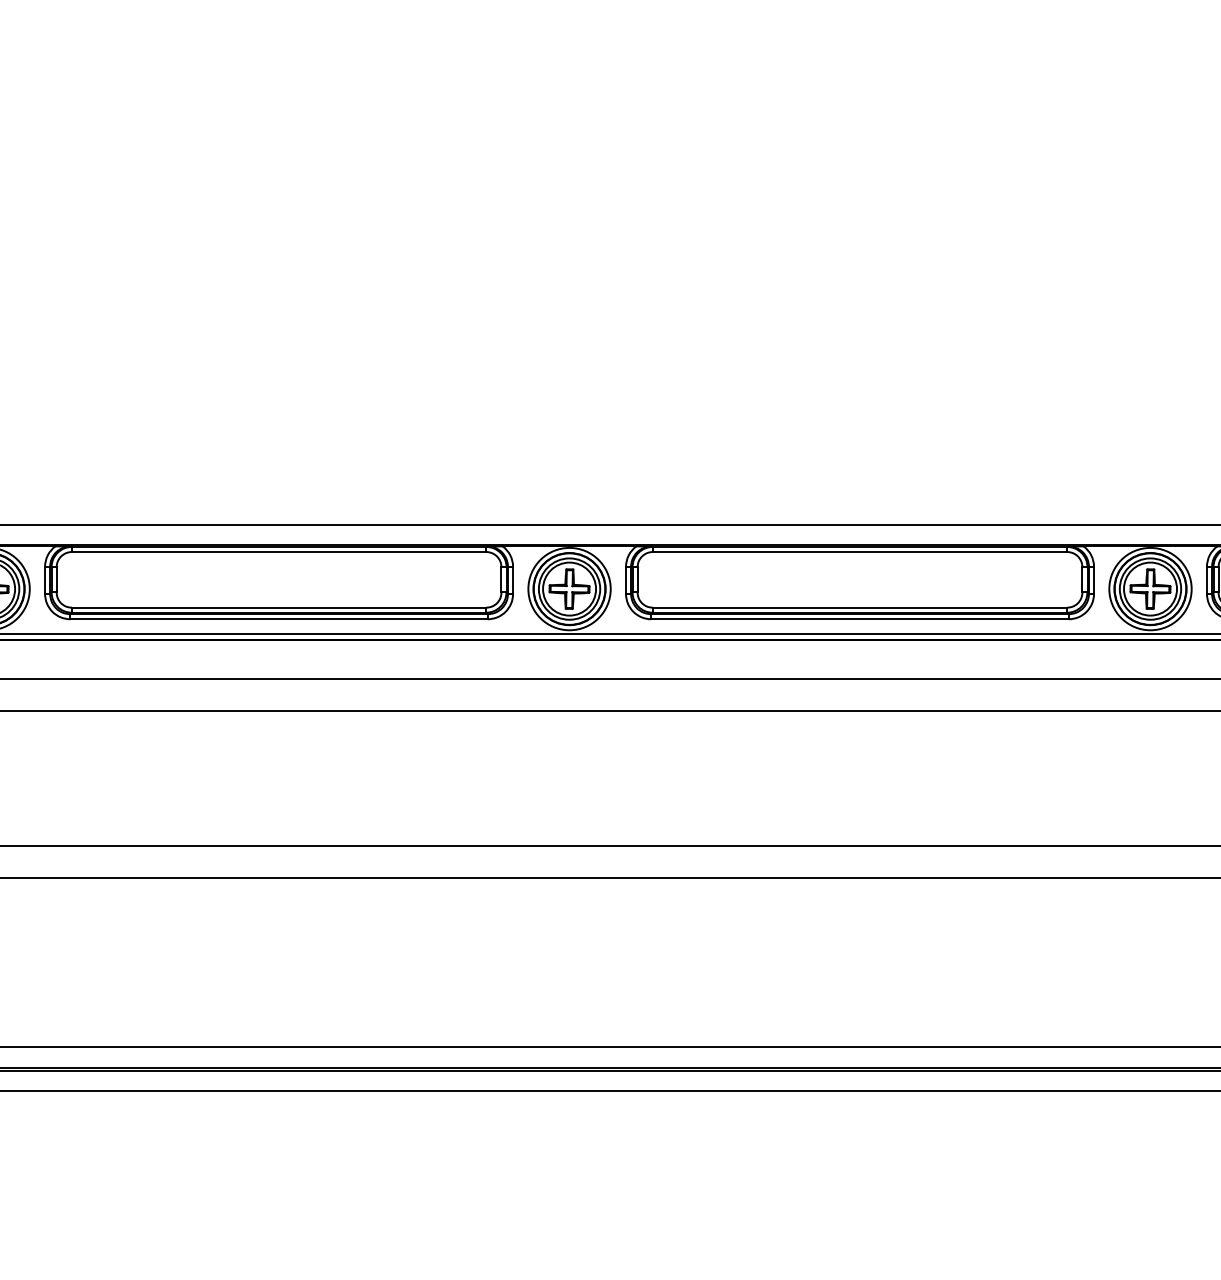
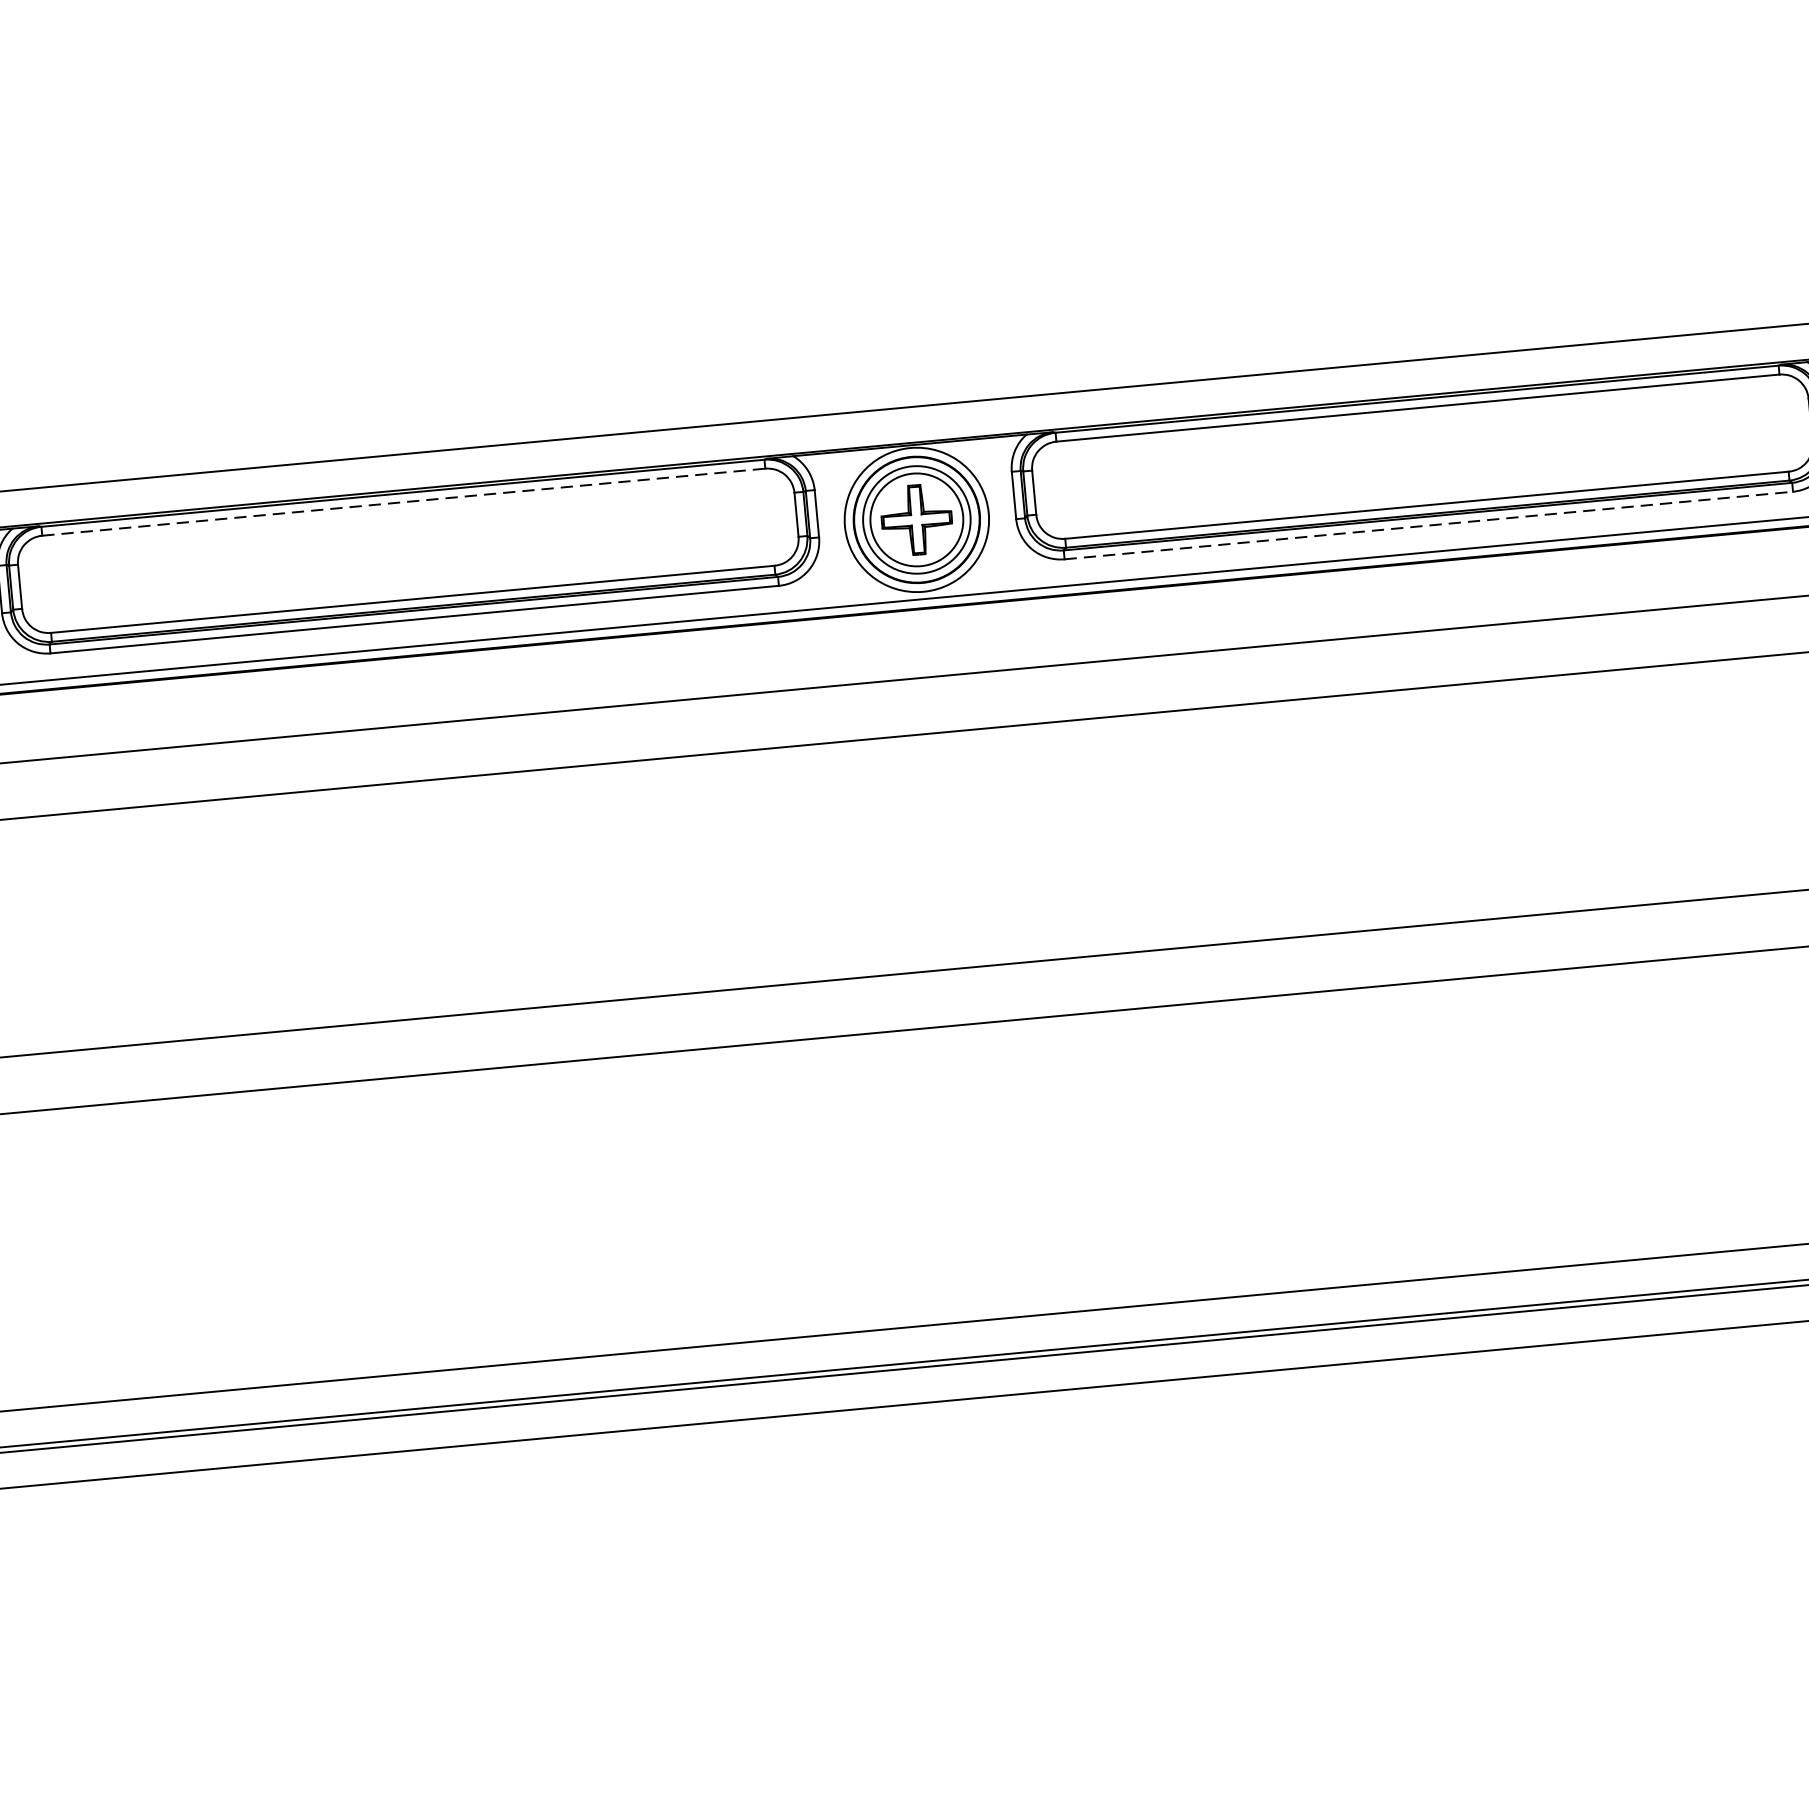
line: (279, 552) -> (404, 502), solid -> dashed
line: (860, 619) -> (1429, 525), solid -> dashed

